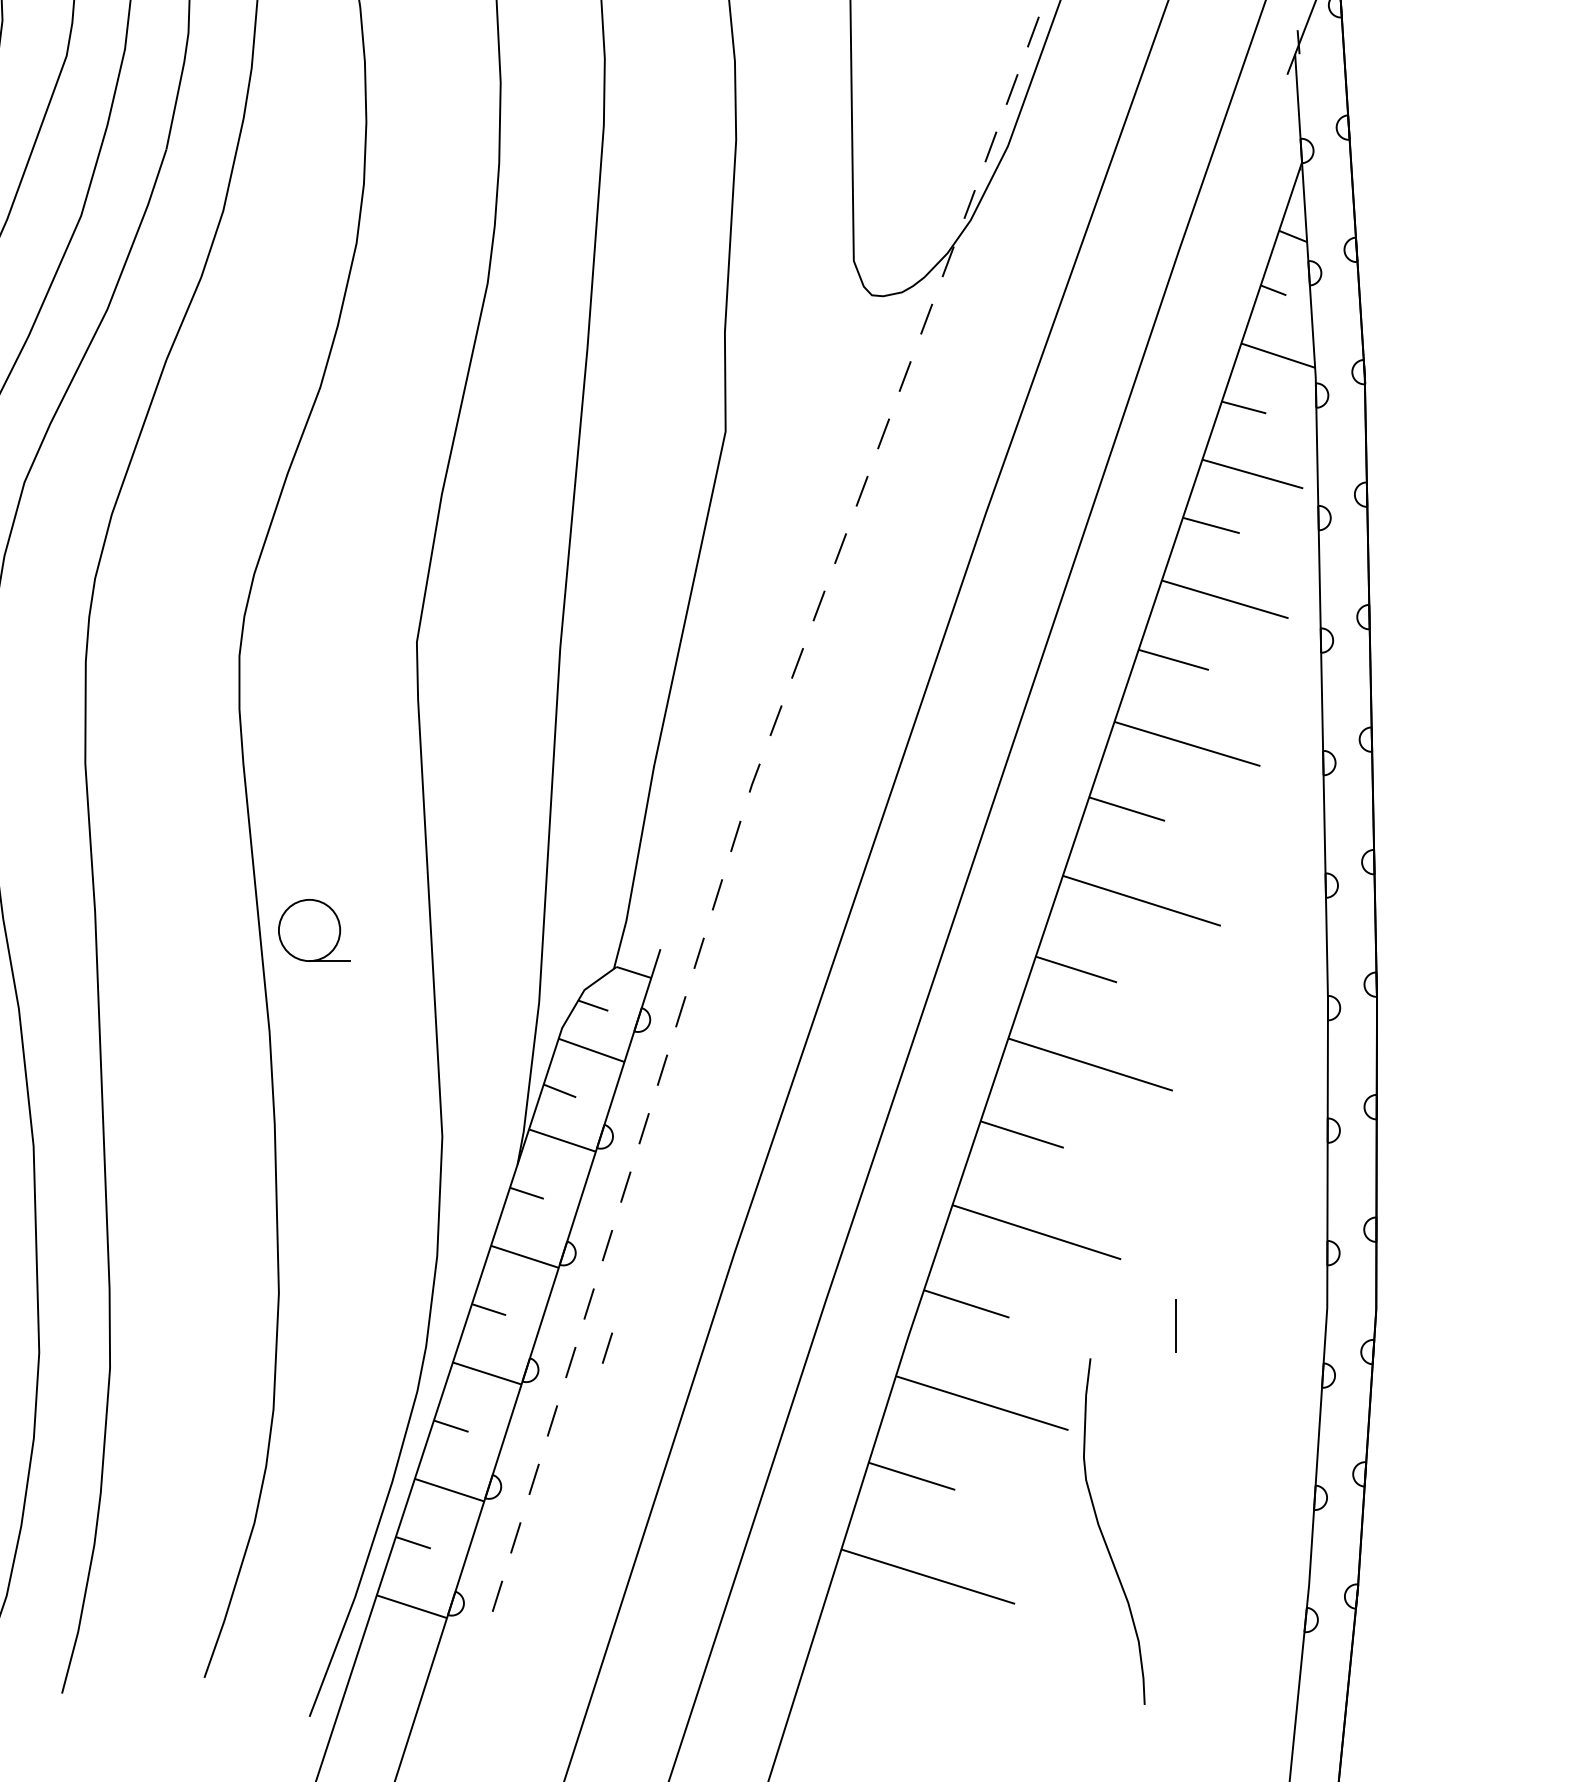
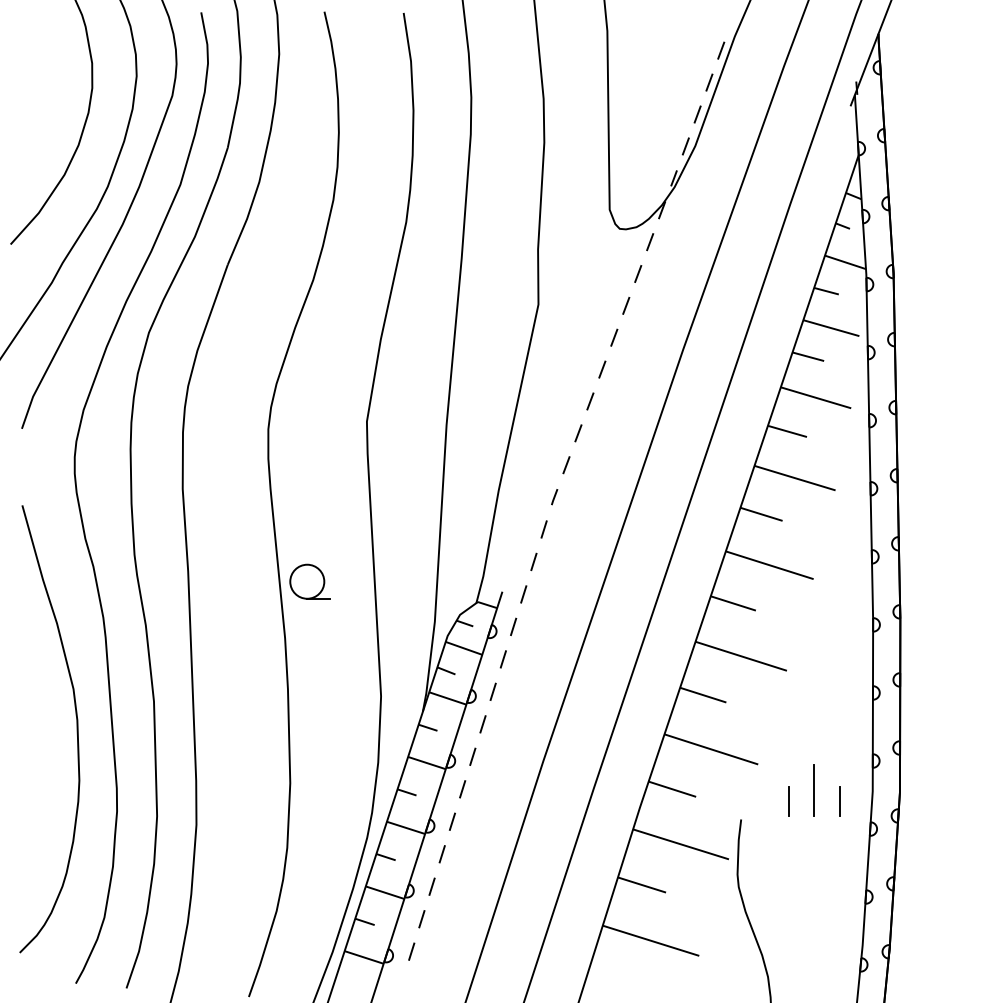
line: (1222, 1304) -> (814, 789), added
line: (1269, 1325) -> (840, 801), added
line: (606, 1347) -> (472, 813), removed

